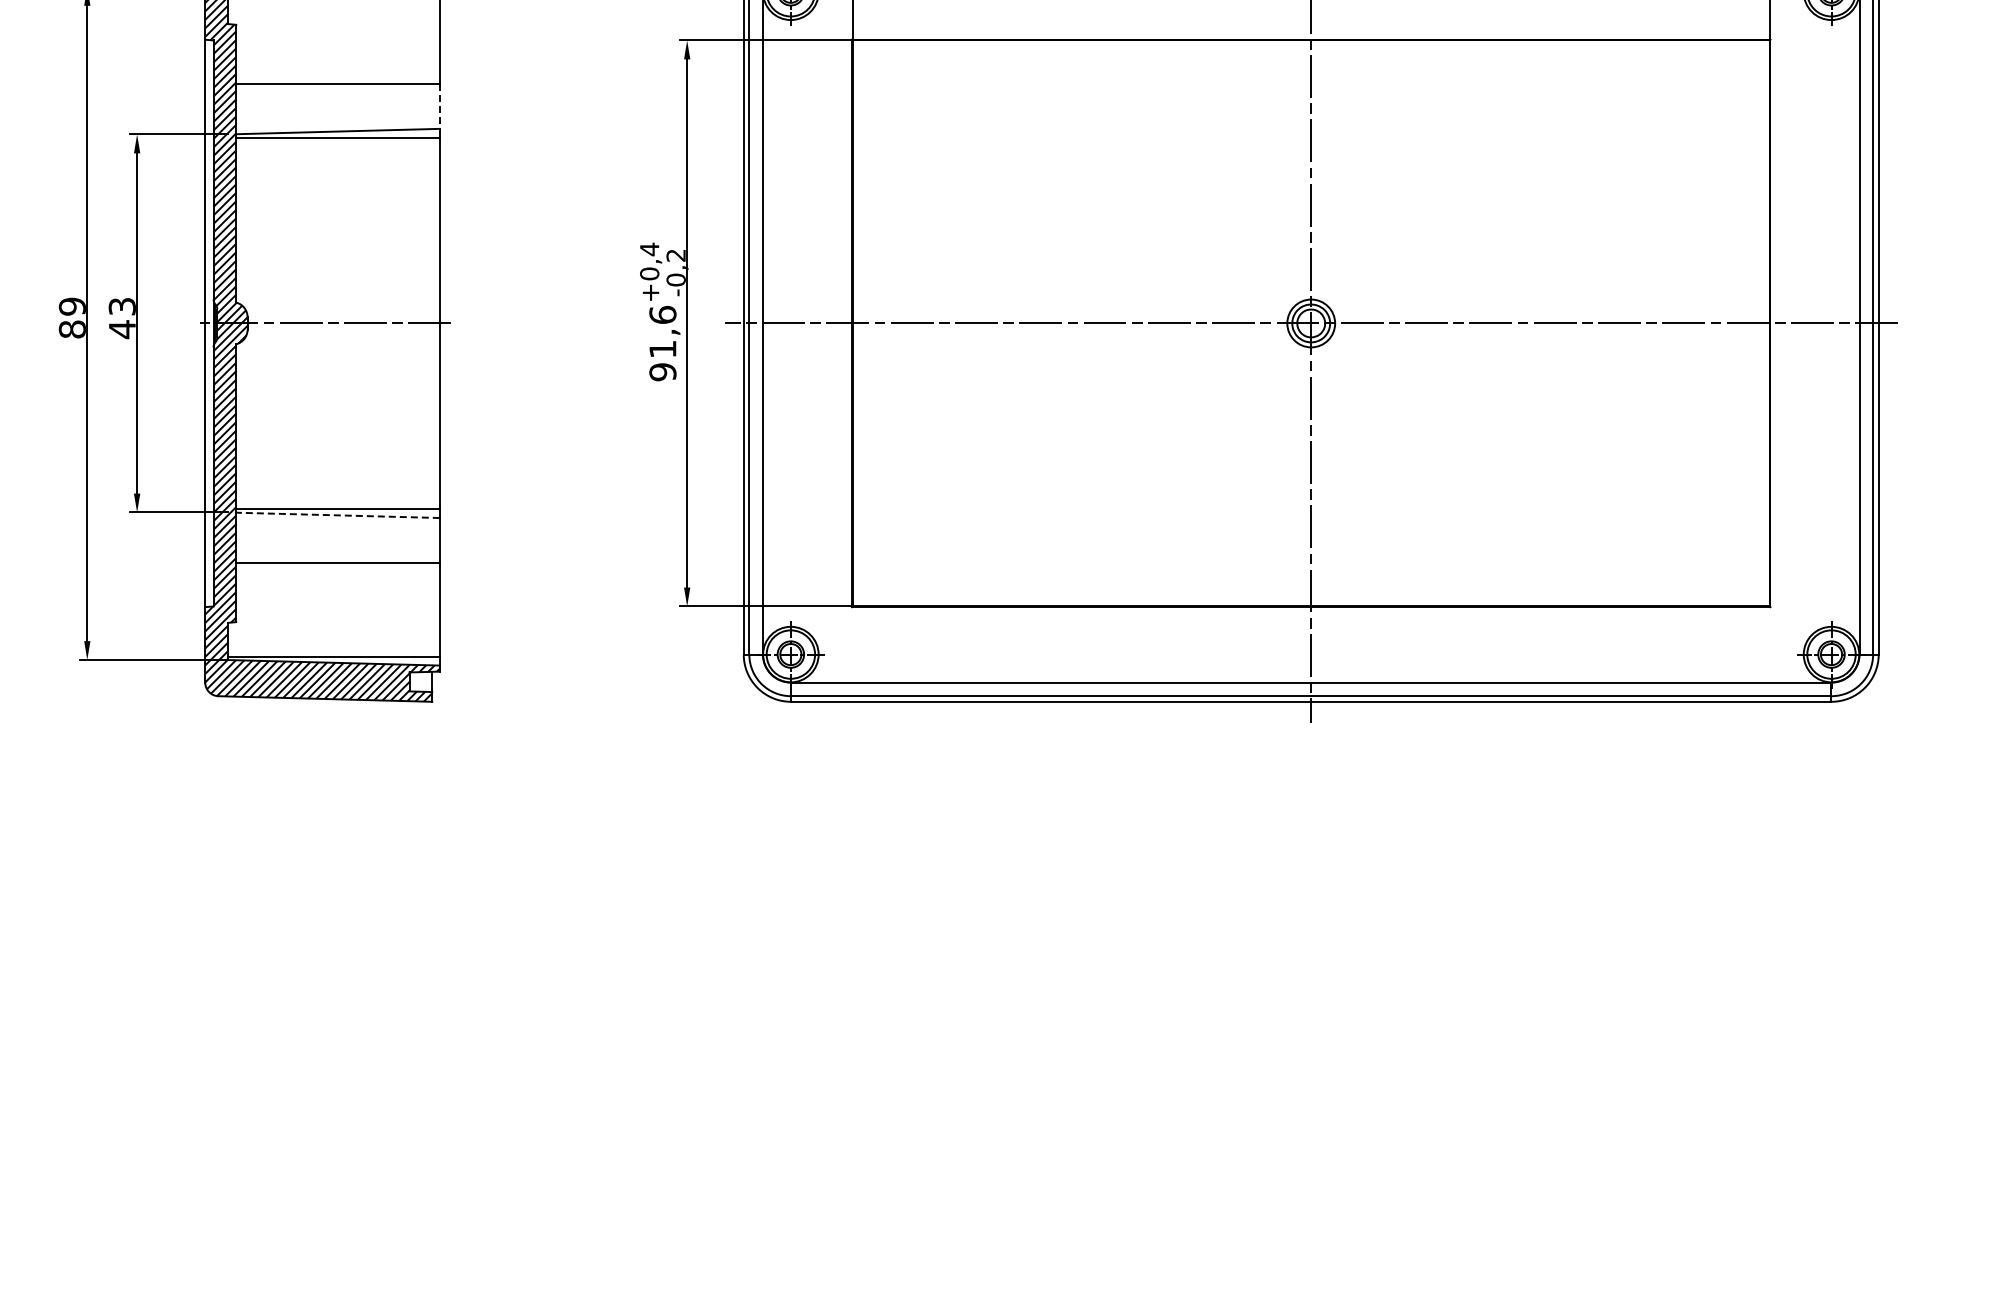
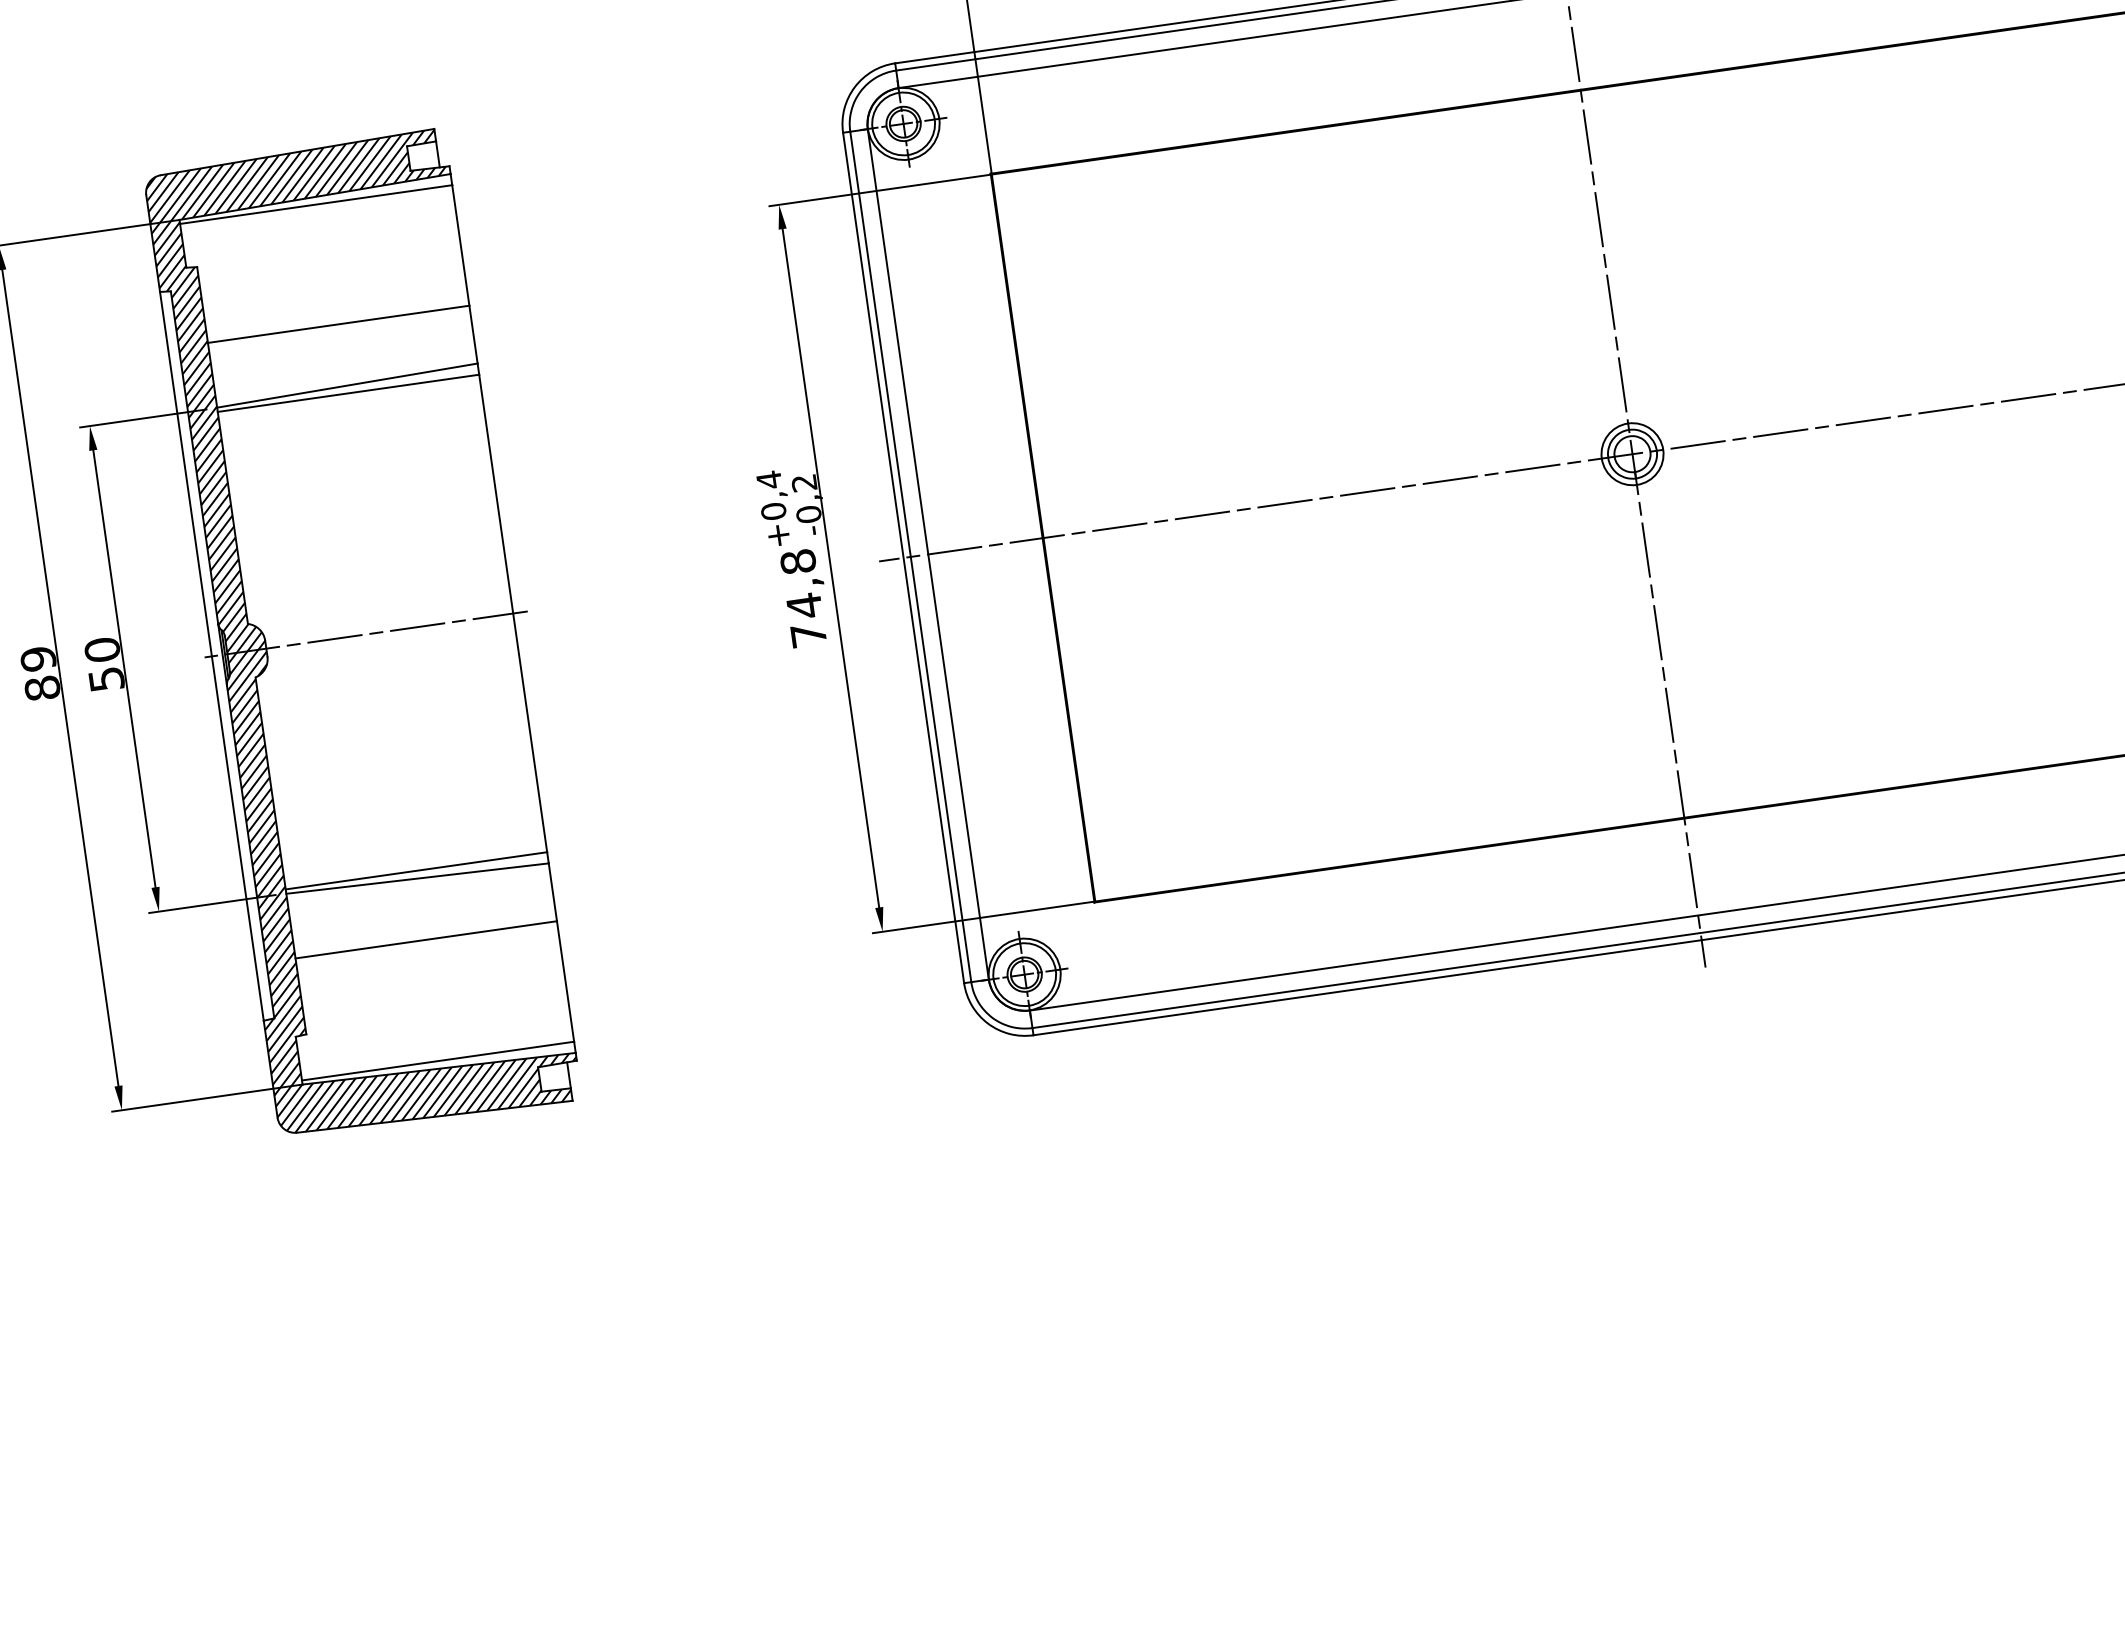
line: (439, 106) -> (473, 334), dashed -> solid
text: (121, 318) -> (103, 665), 43 -> 50
text: (662, 343) -> (802, 598), 91,6 -> 74,8
line: (338, 515) -> (418, 878), dashed -> solid

